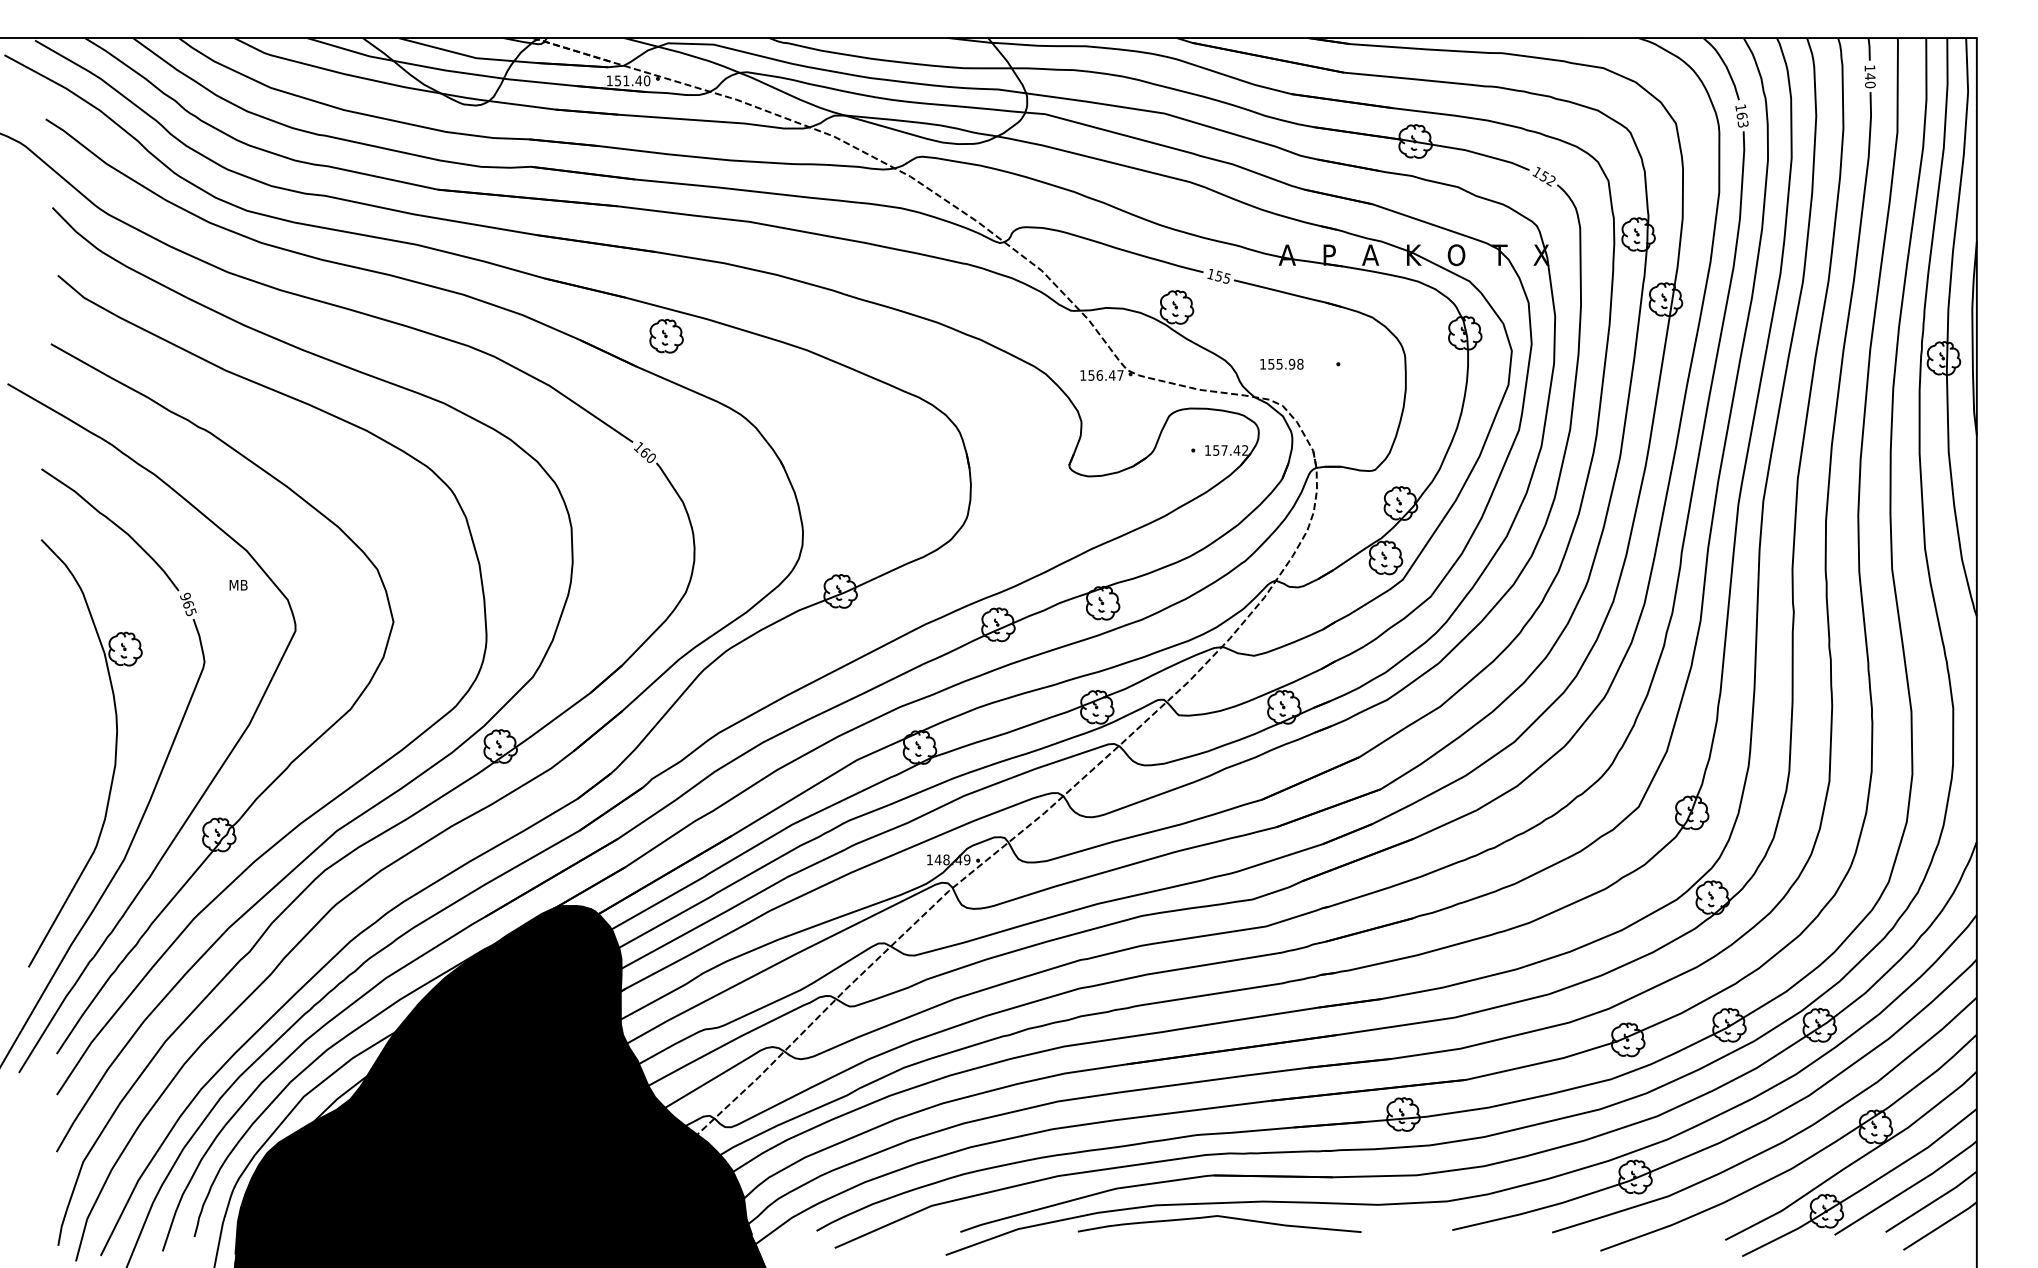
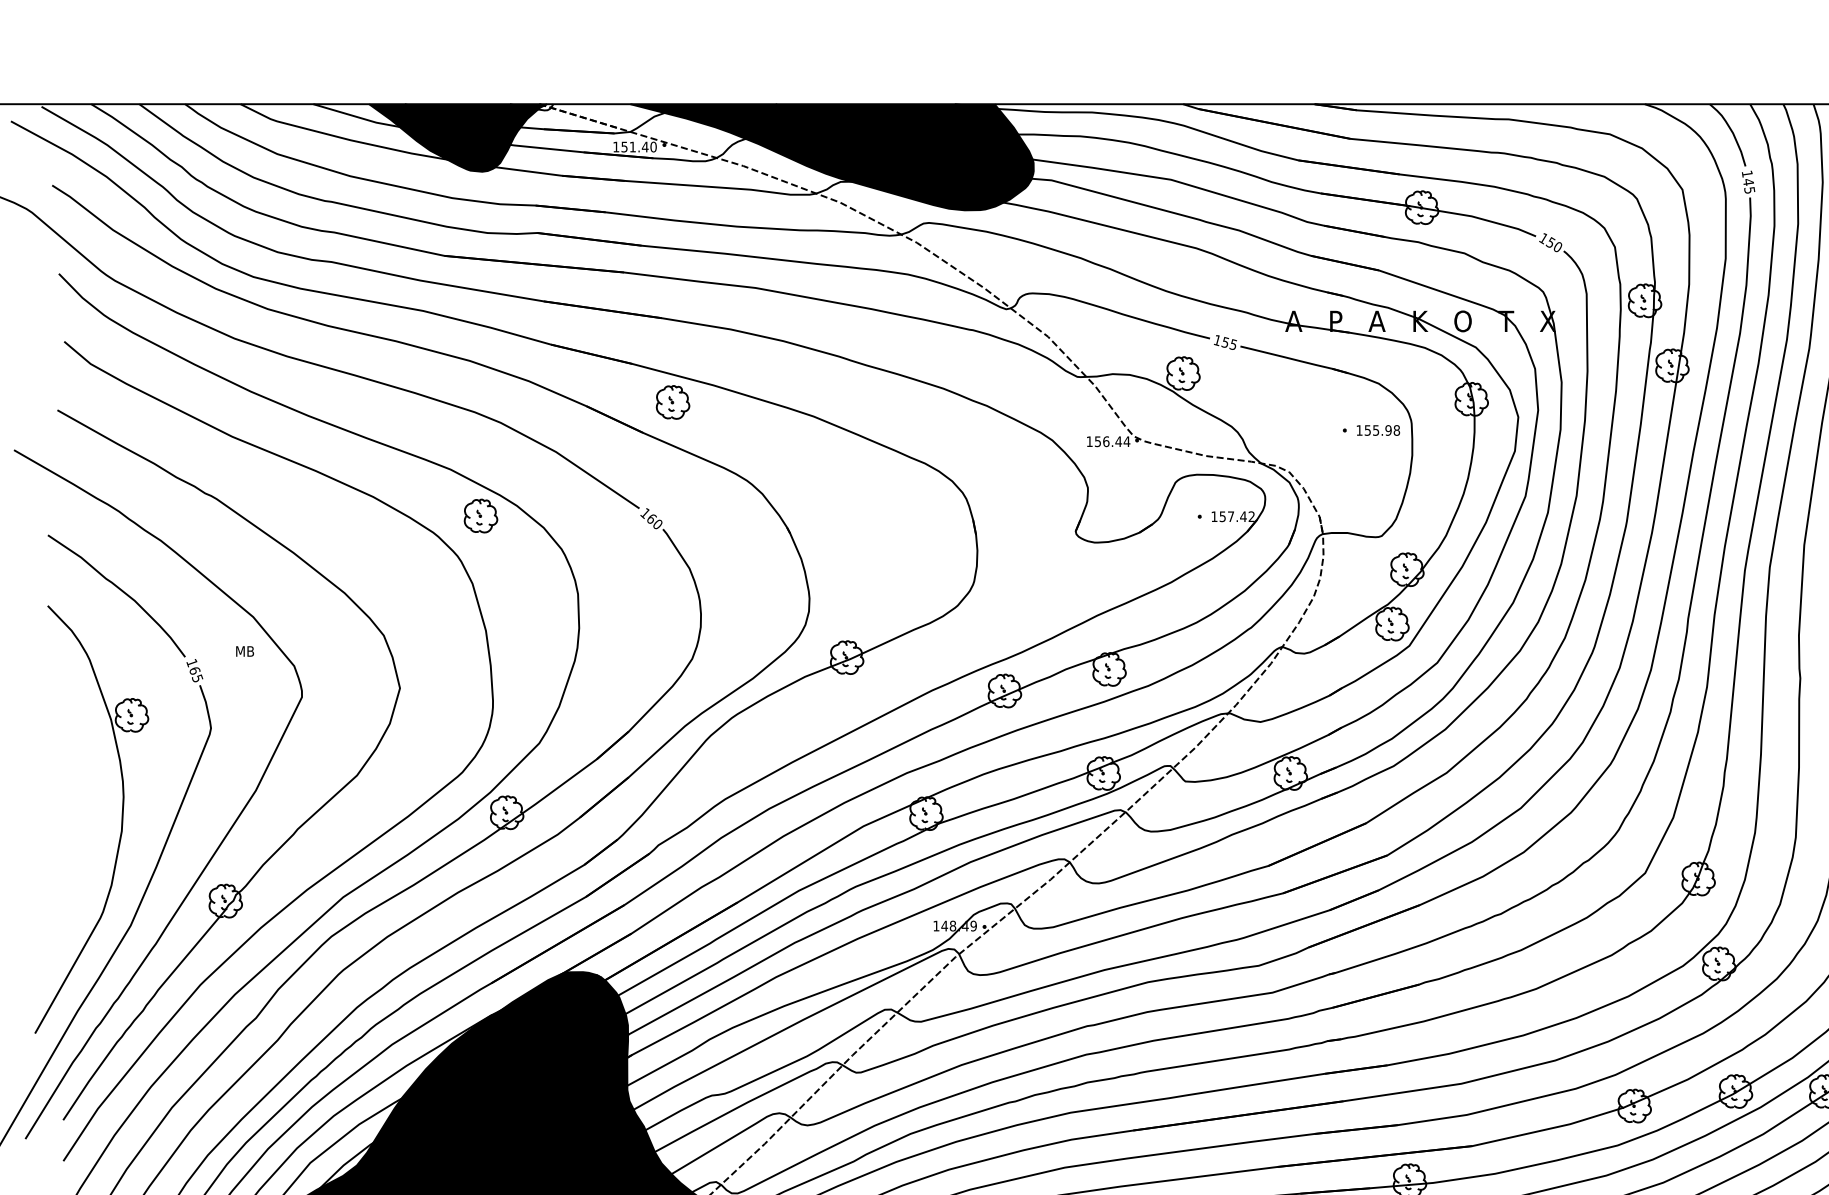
fill: (451, 71) -> (457, 137), added
fill: (825, 91) -> (831, 157), added
text: (1742, 119) -> (1748, 185), 163 -> 145
text: (1550, 180) -> (1556, 246), 152 -> 150
text: (1281, 363) -> (1377, 429), moved
text: (1120, 375) -> (1126, 441), 156.47 -> 156.44
part: (474, 449) -> (480, 515), added
text: (185, 596) -> (191, 662), 965 -> 165

